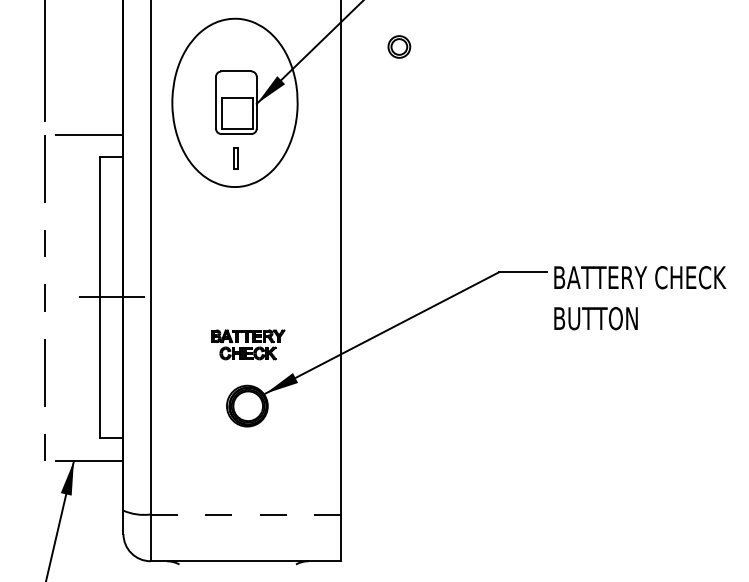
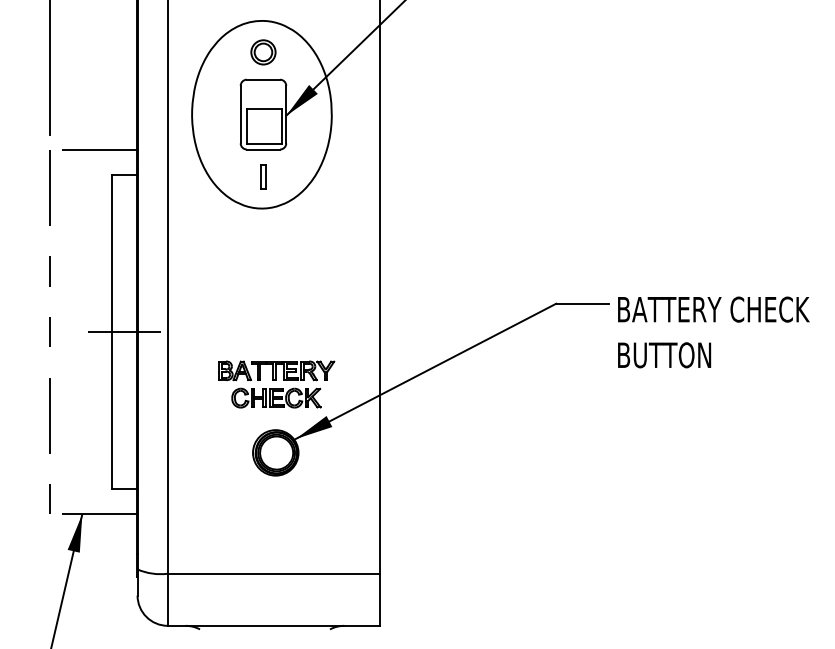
part: (399, 46) -> (263, 51), moved
part: (248, 344) -> (276, 384), size x1.43
line: (246, 514) -> (274, 573), dashed -> solid

